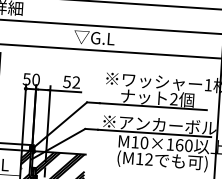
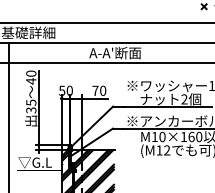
text: (94, 37) -> (115, 52), ▽G.L -> A-A'断面
text: (72, 81) -> (99, 90), 52 -> 70

